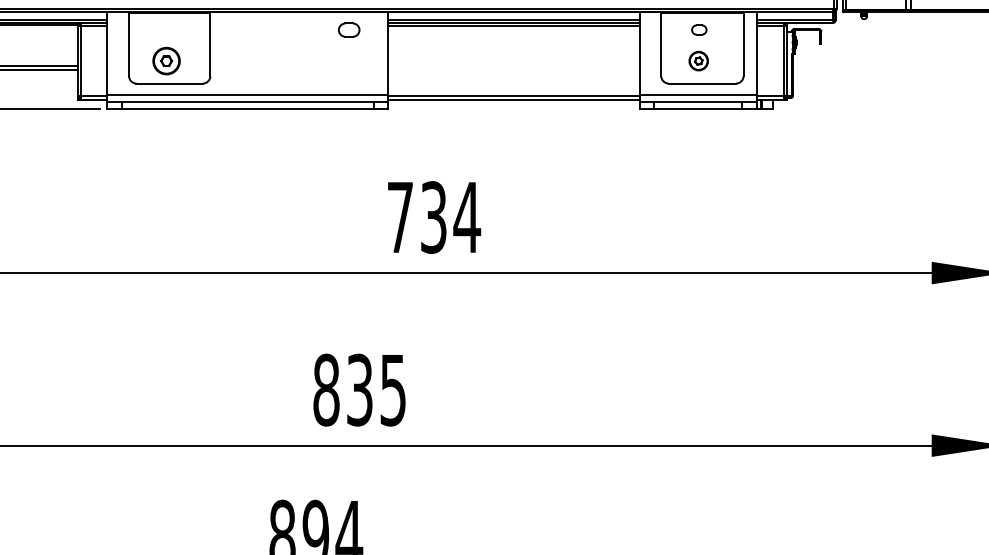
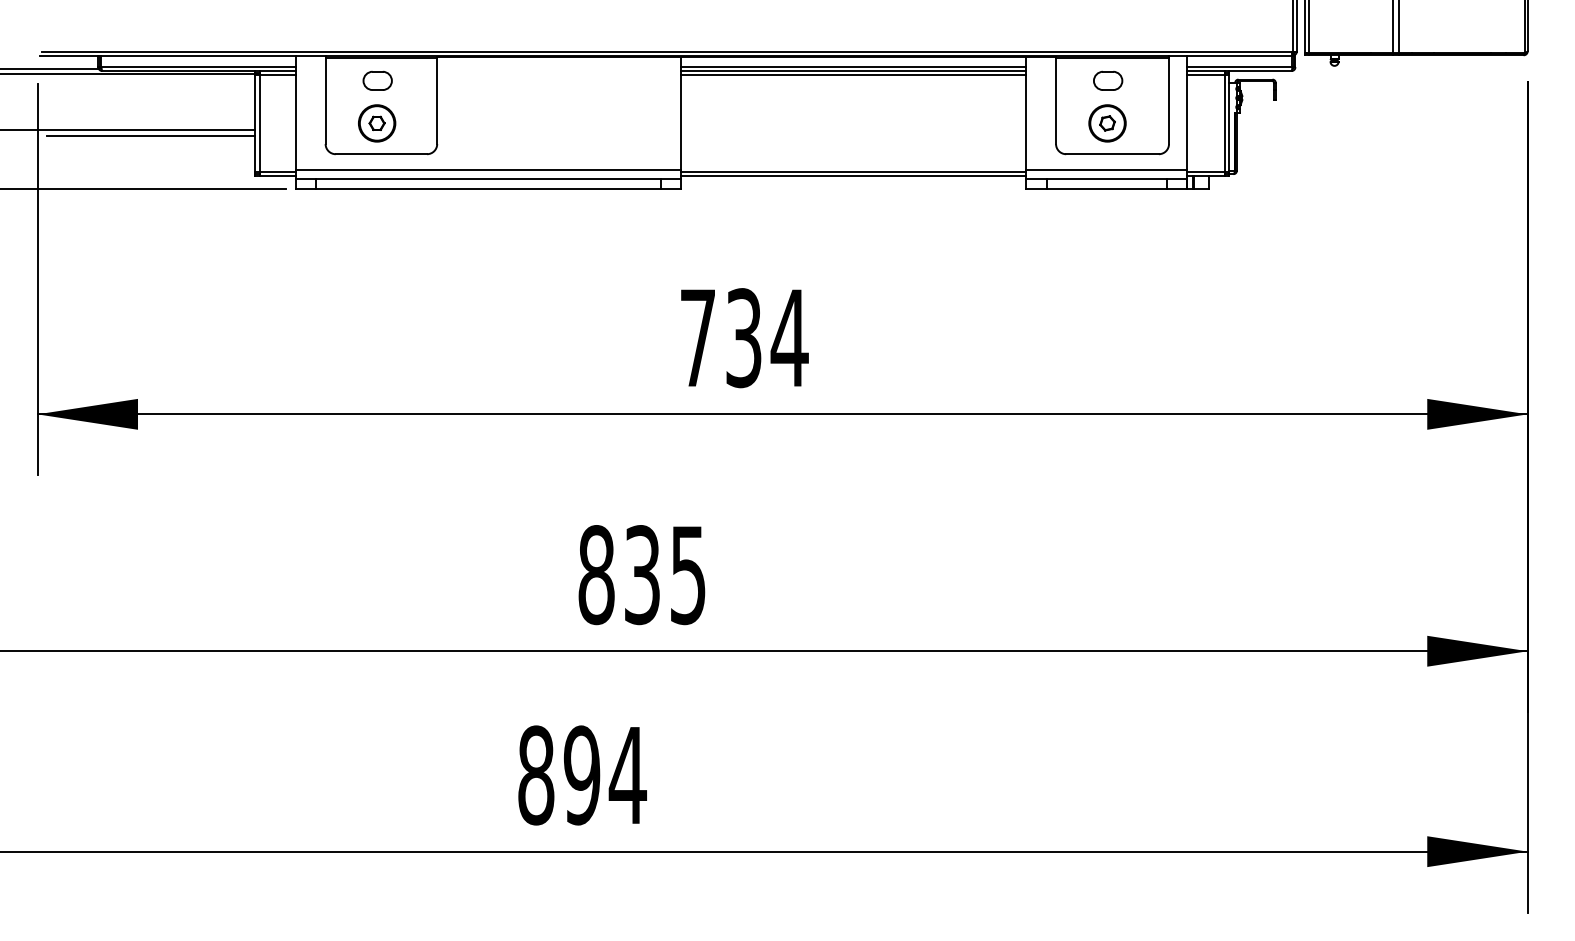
part: (349, 29) -> (377, 80), moved
part: (699, 29) -> (1108, 80), size x1.43
part: (698, 61) -> (1107, 123), size x1.43

